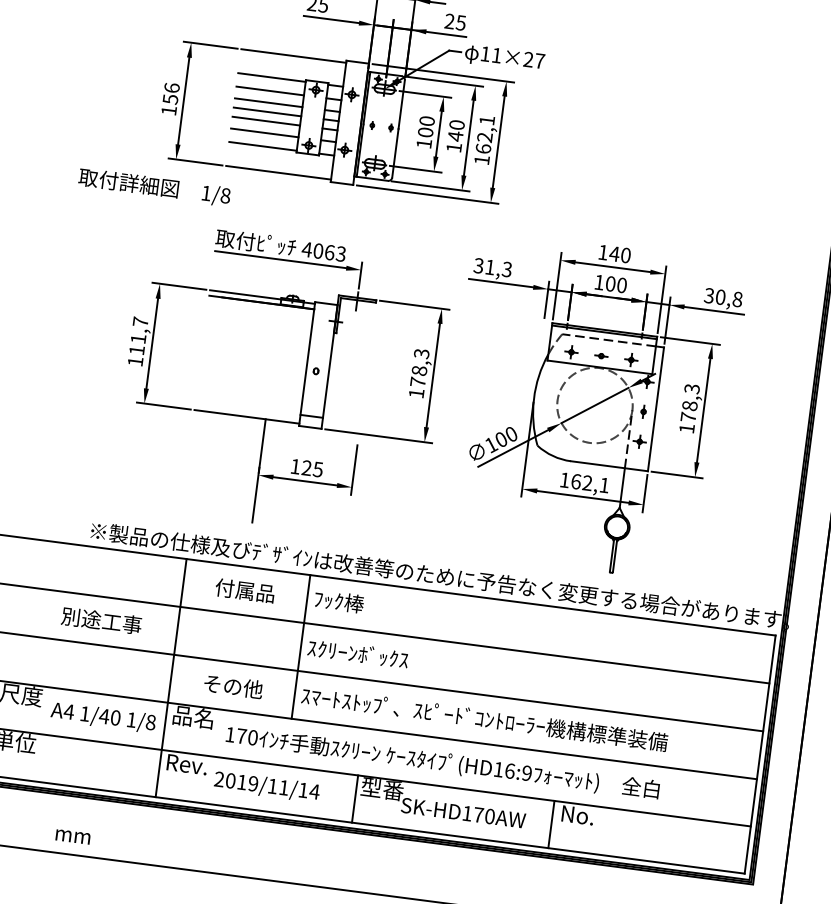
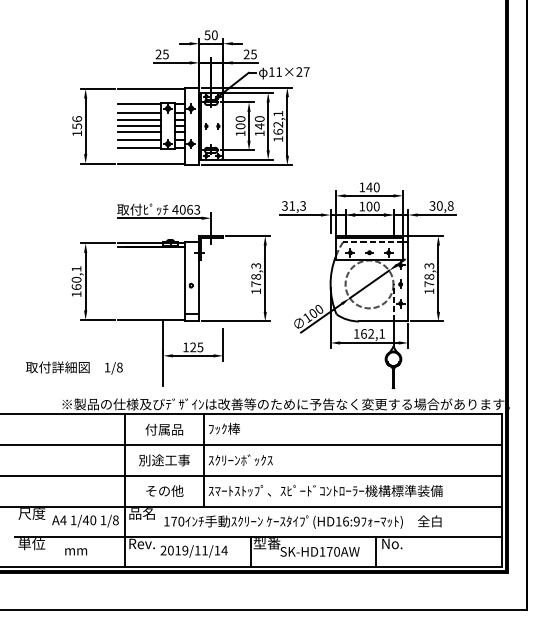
text: (154, 186) -> (74, 367), moved
text: (138, 335) -> (76, 277), 111,7 -> 160,1
text: (101, 621) -> (164, 460), moved
text: (73, 836) -> (76, 551), moved

